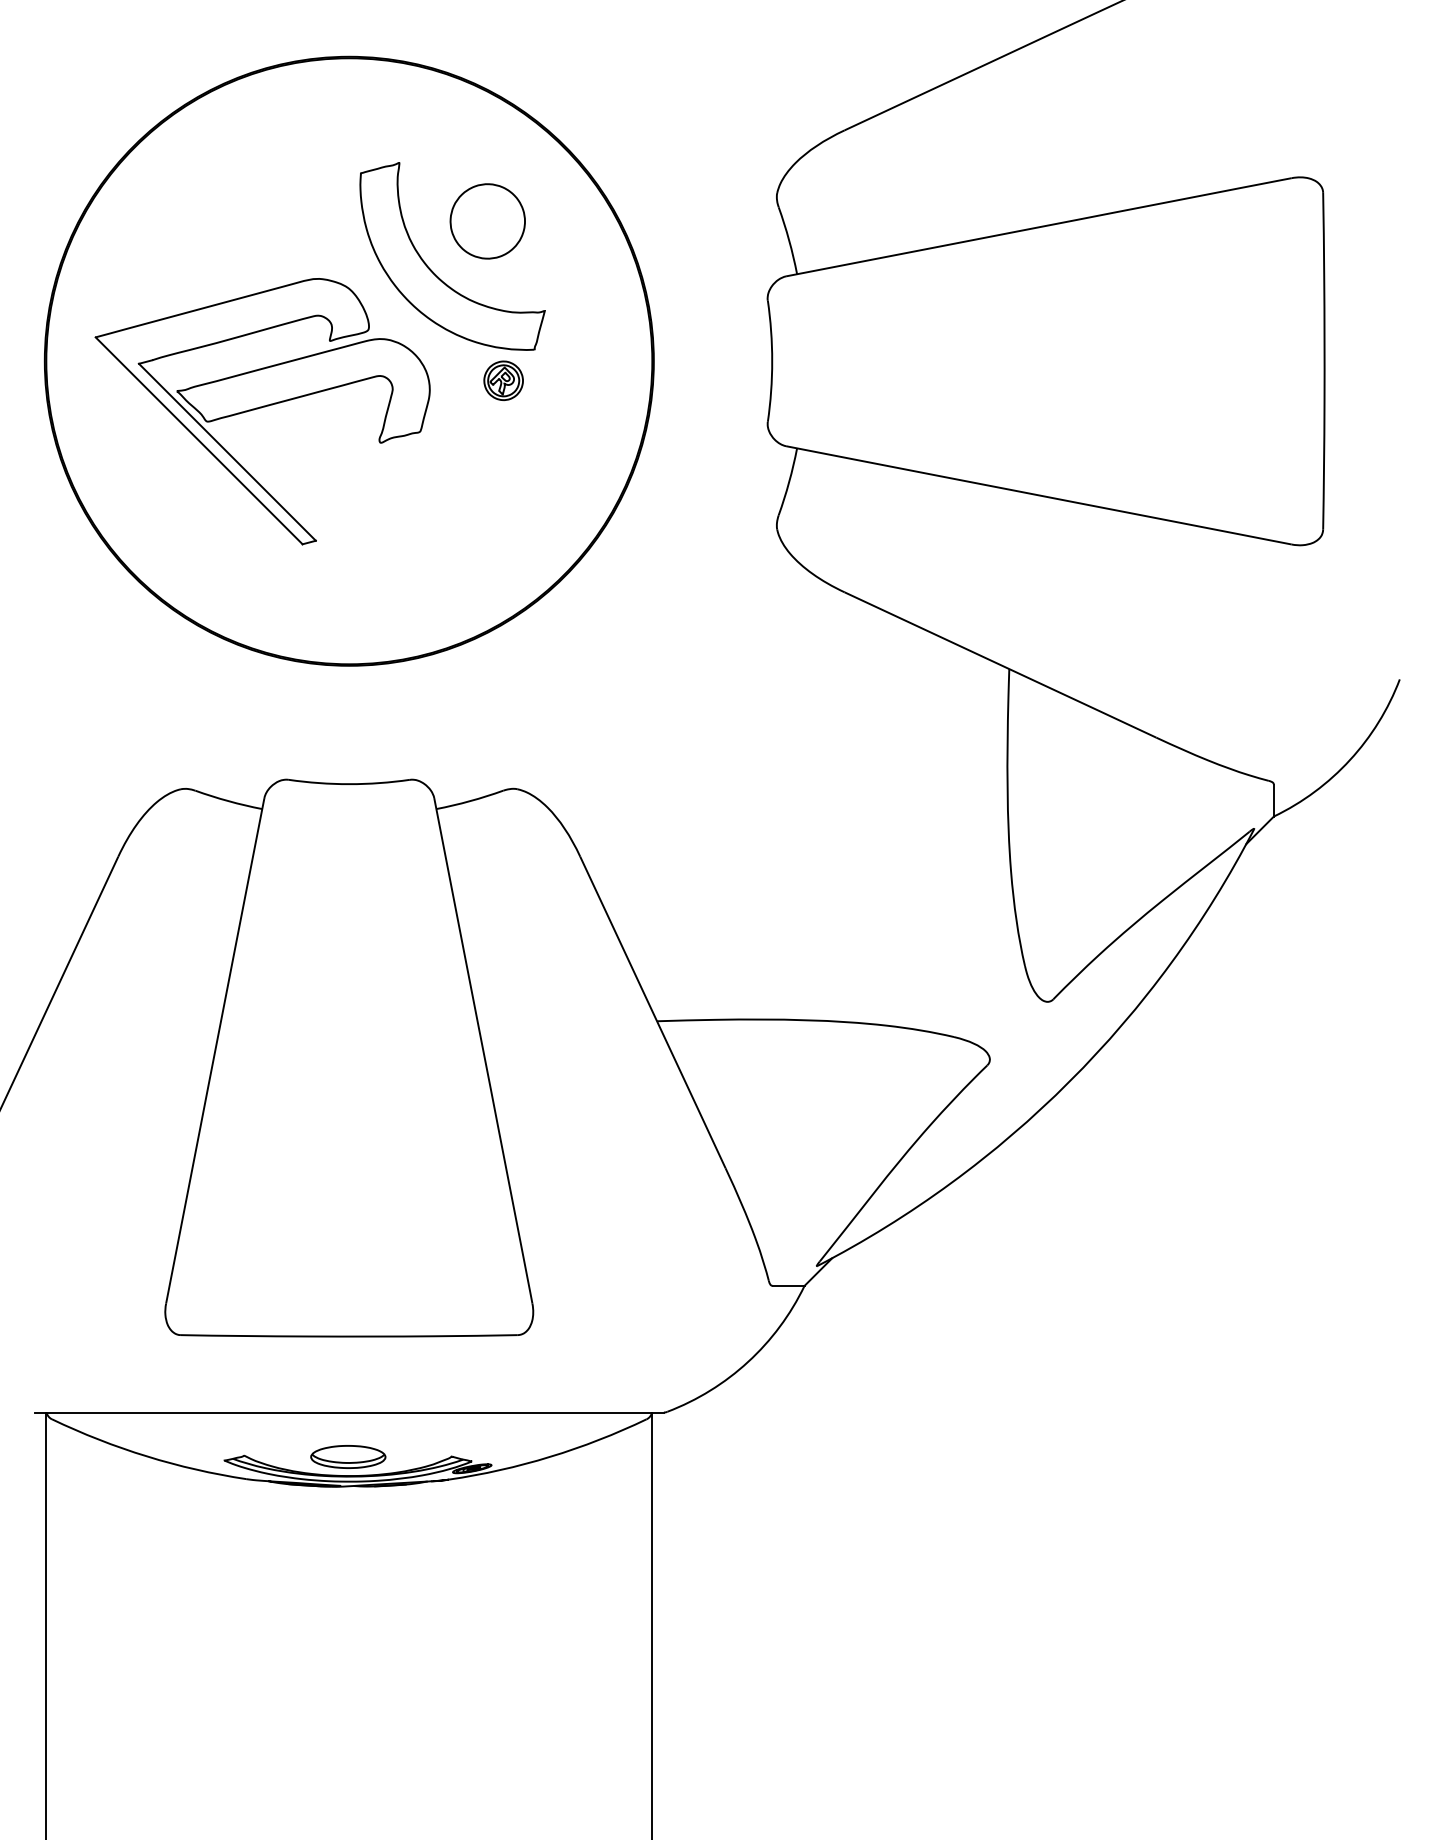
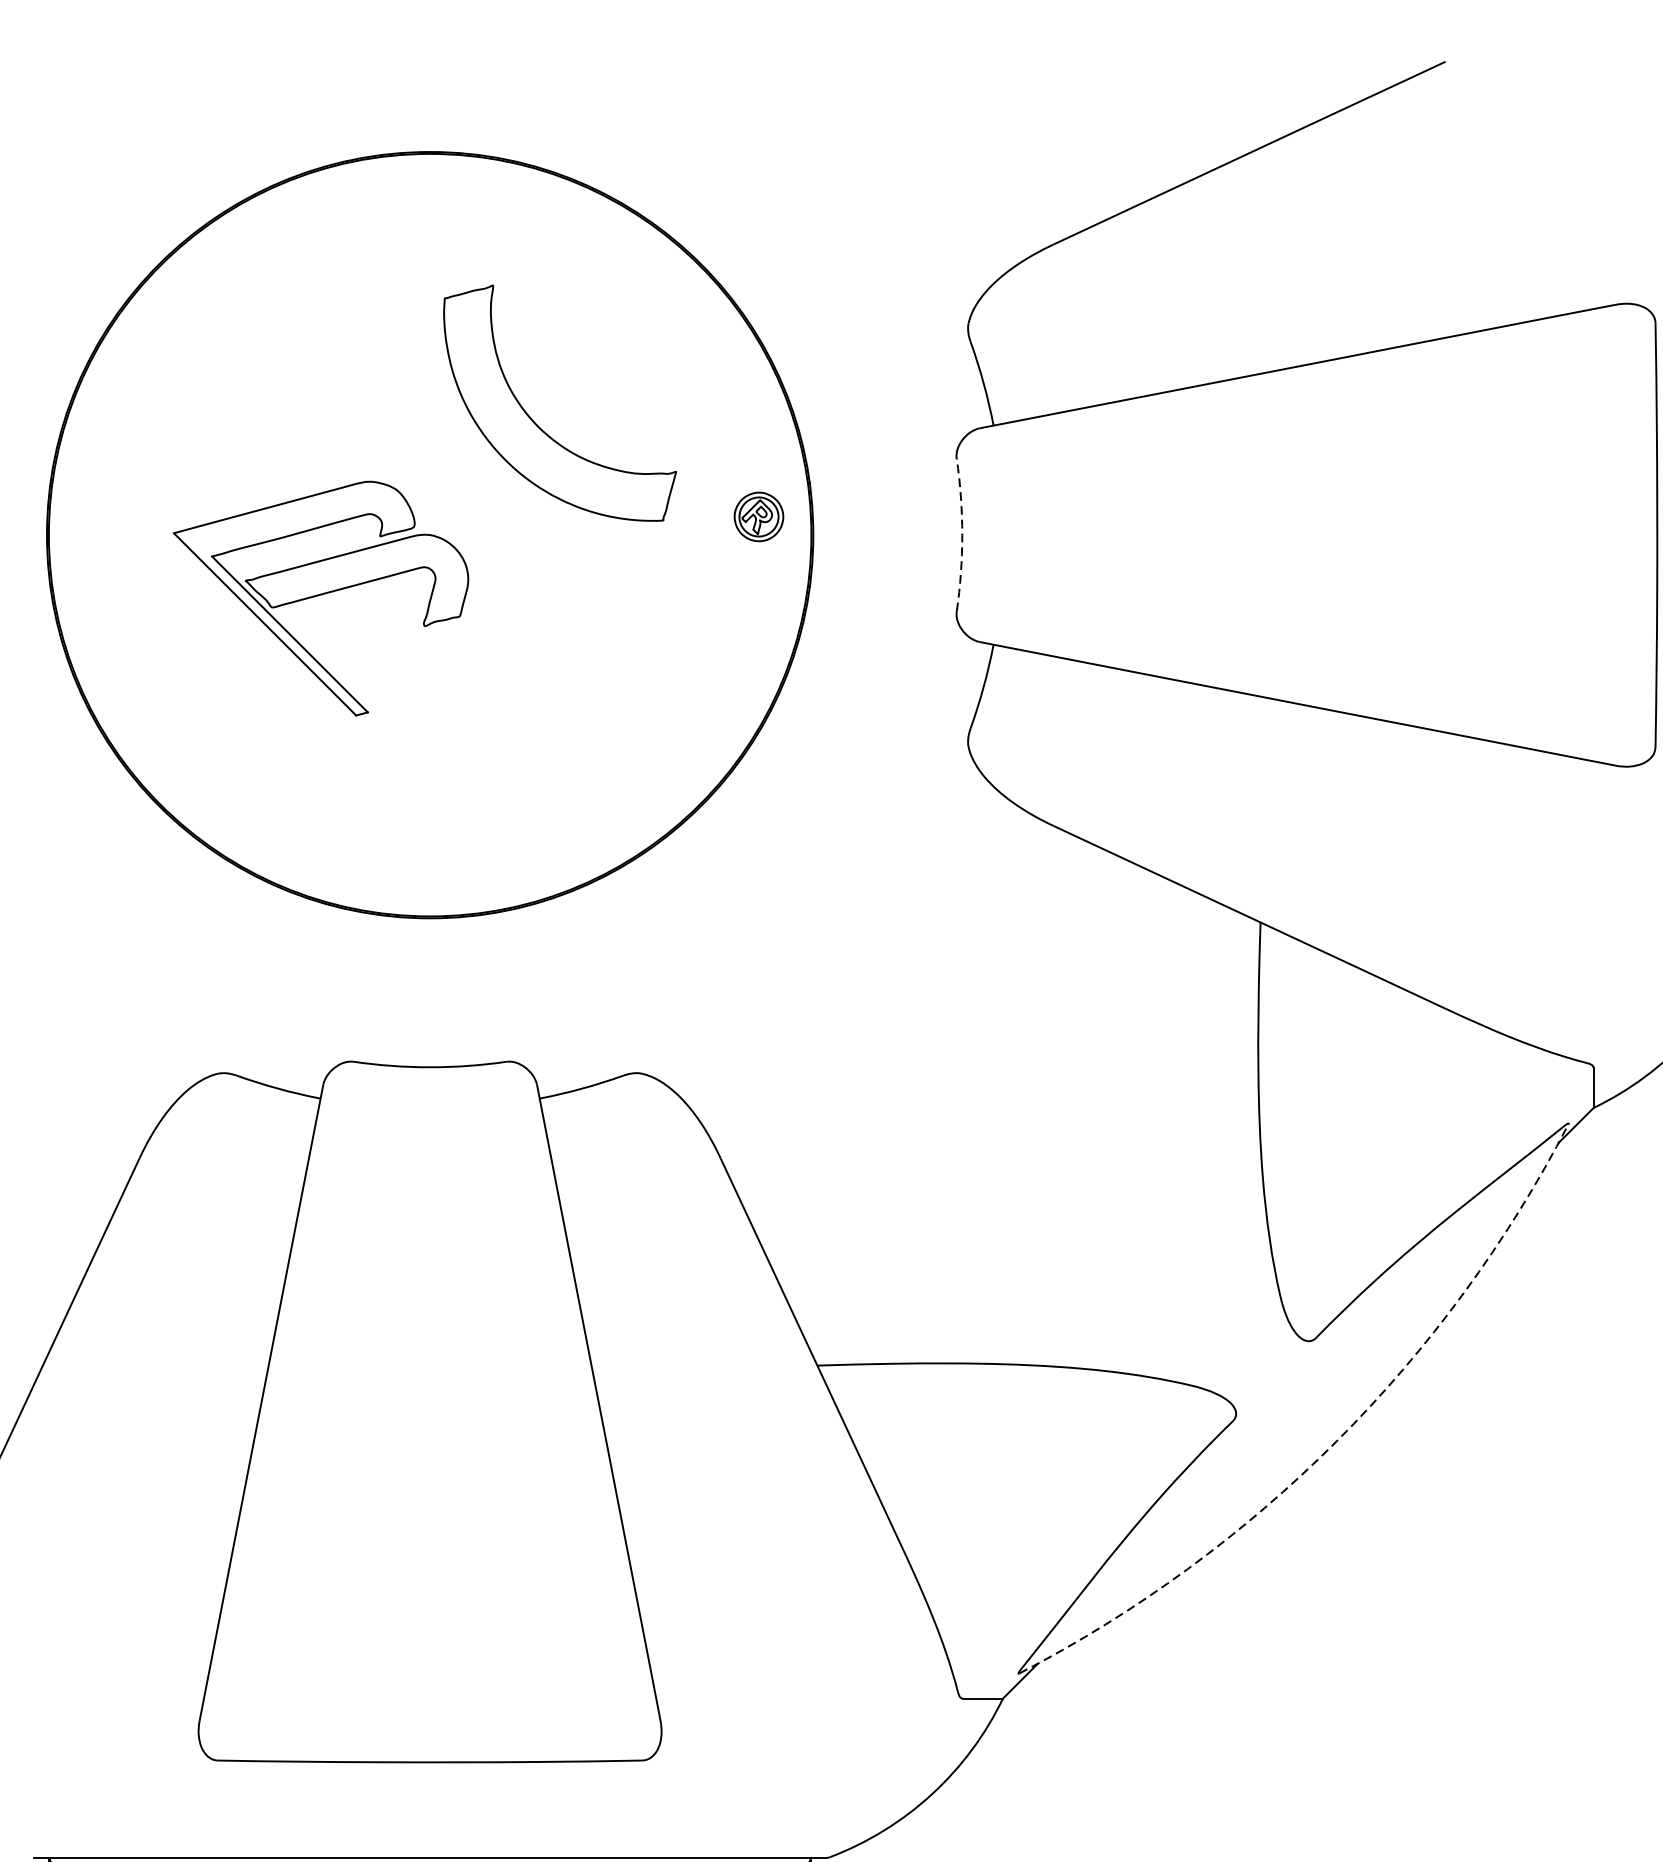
part: (487, 221) -> (604, 359), removed
arc: (772, 361) -> (962, 535), solid -> dashed
part: (503, 380) -> (758, 516), moved
part: (262, 411) -> (320, 598), size x0.7
arc: (1069, 1081) -> (1336, 1441), solid -> dashed

